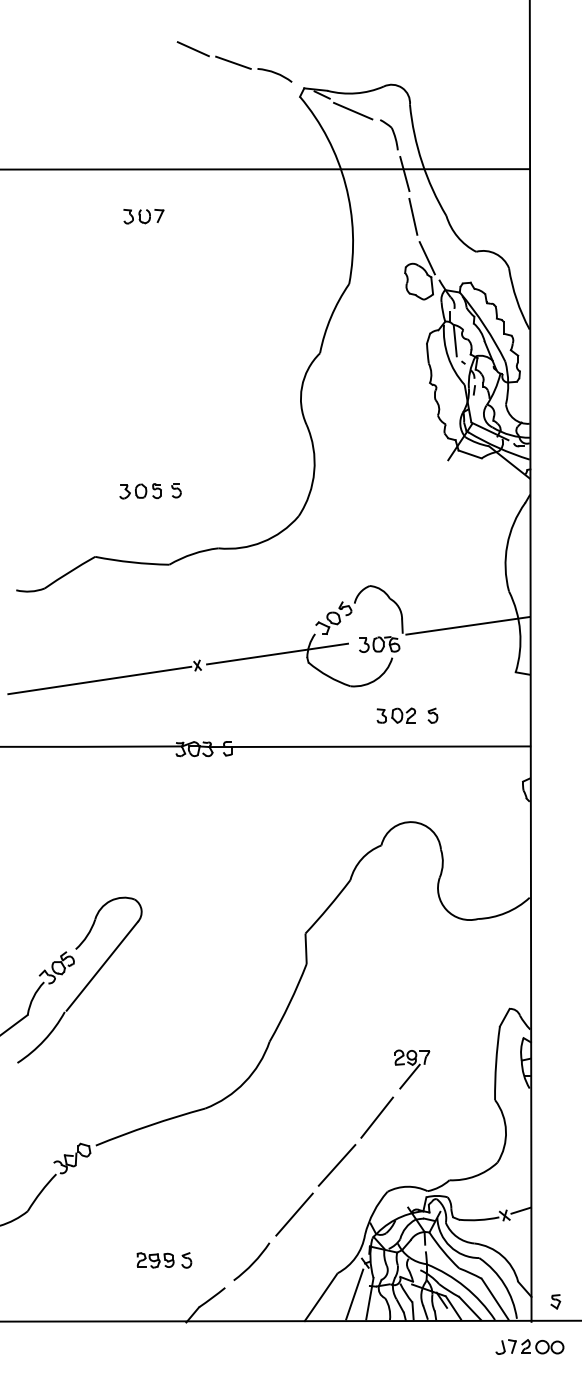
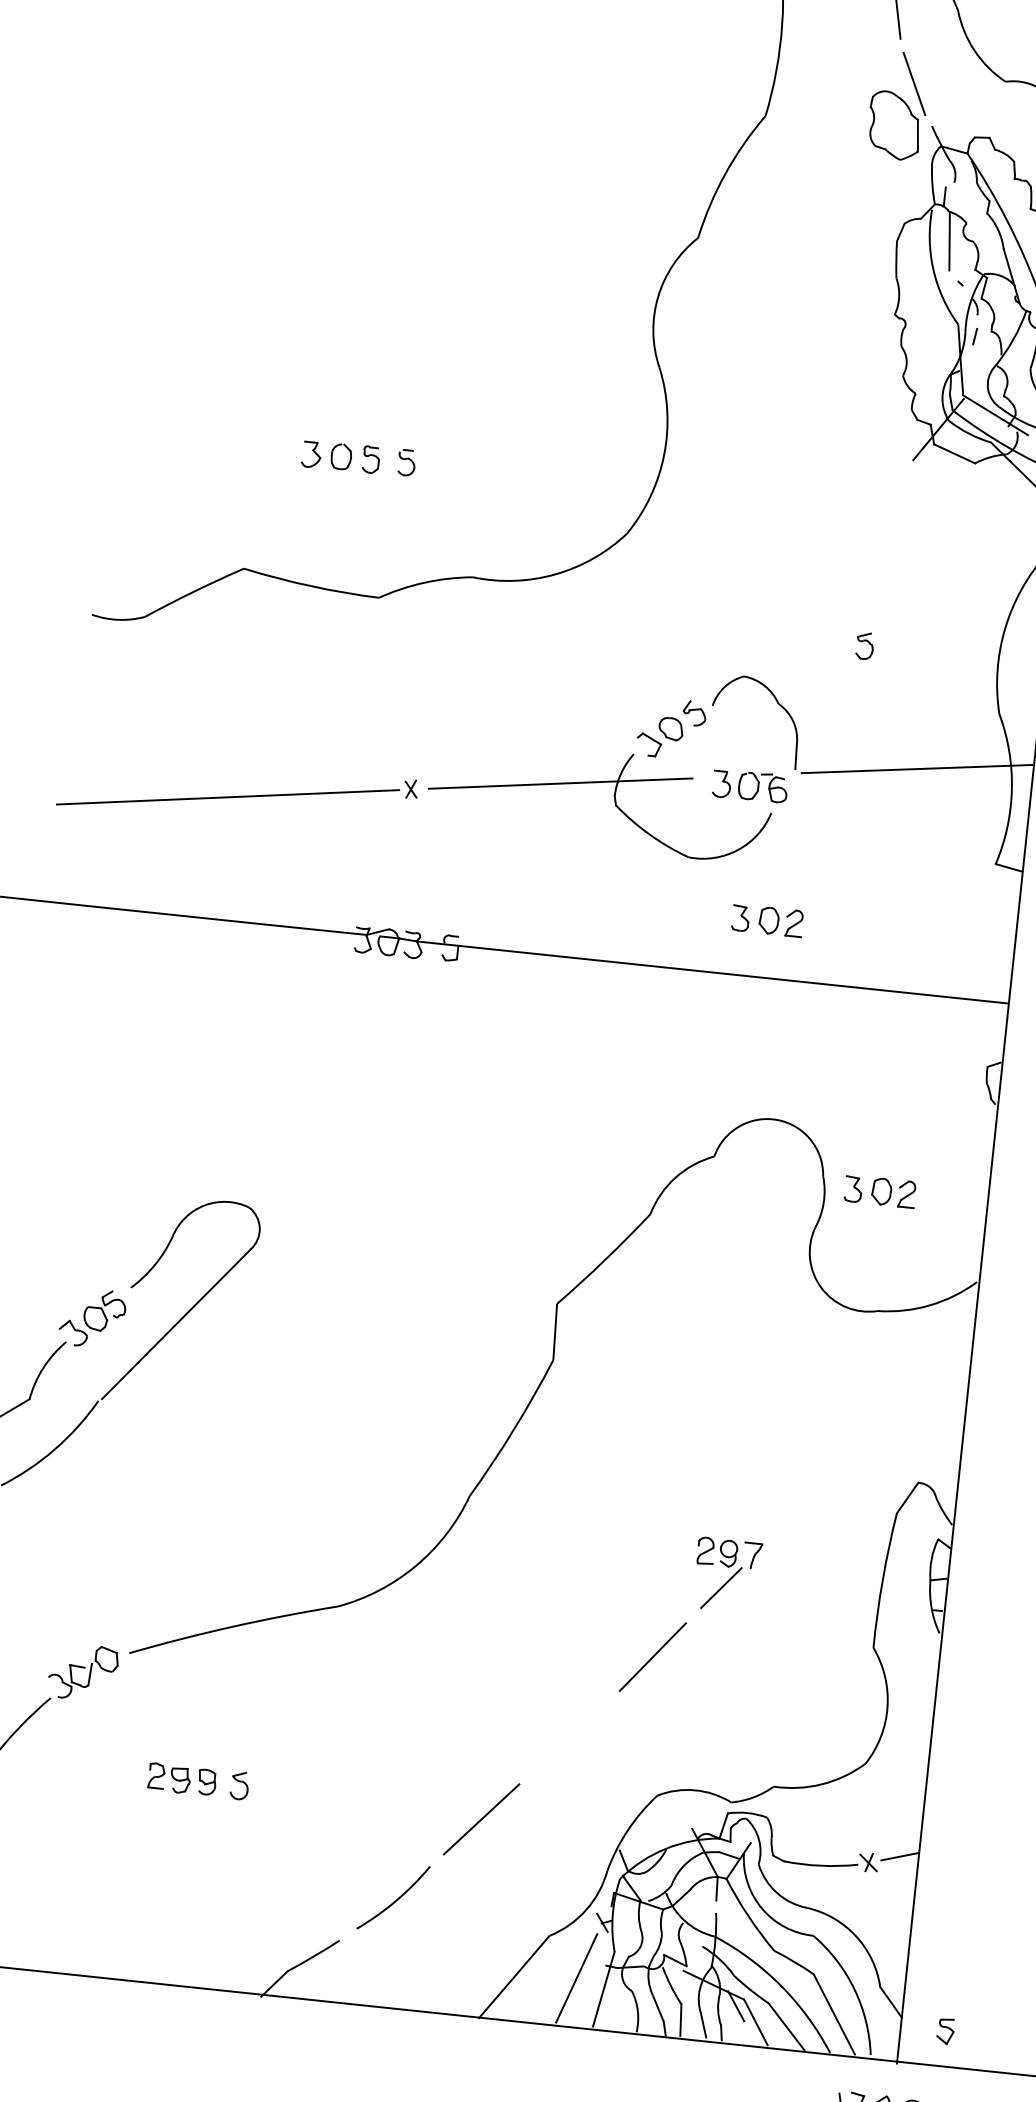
part: (432, 715) -> (864, 645), moved
part: (471, 854) -> (878, 1190), added
line: (336, 1165) -> (568, 1737), removed
part: (164, 1260) -> (198, 1781), moved

